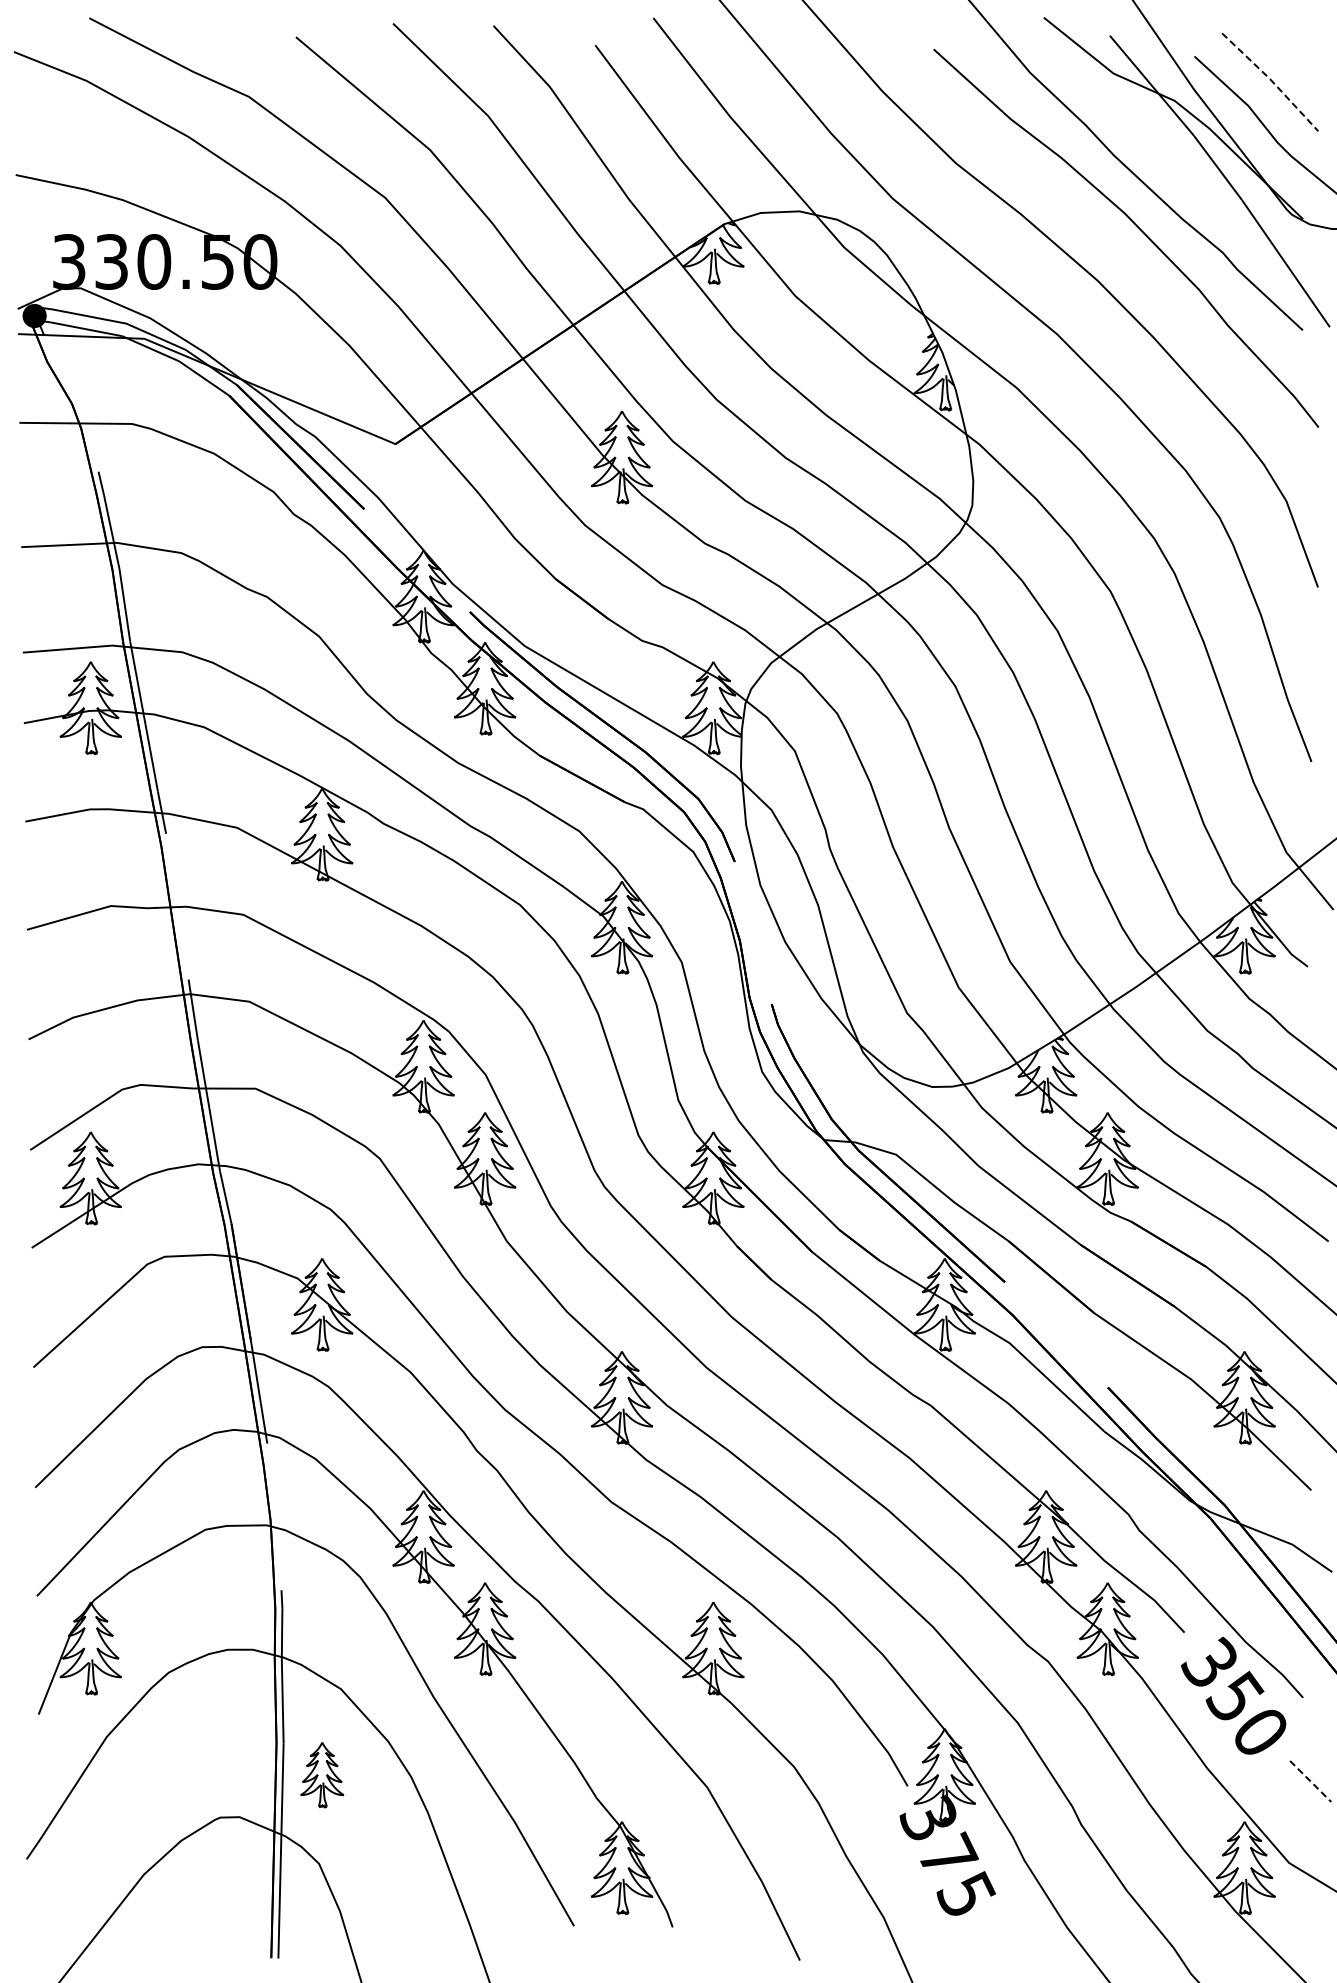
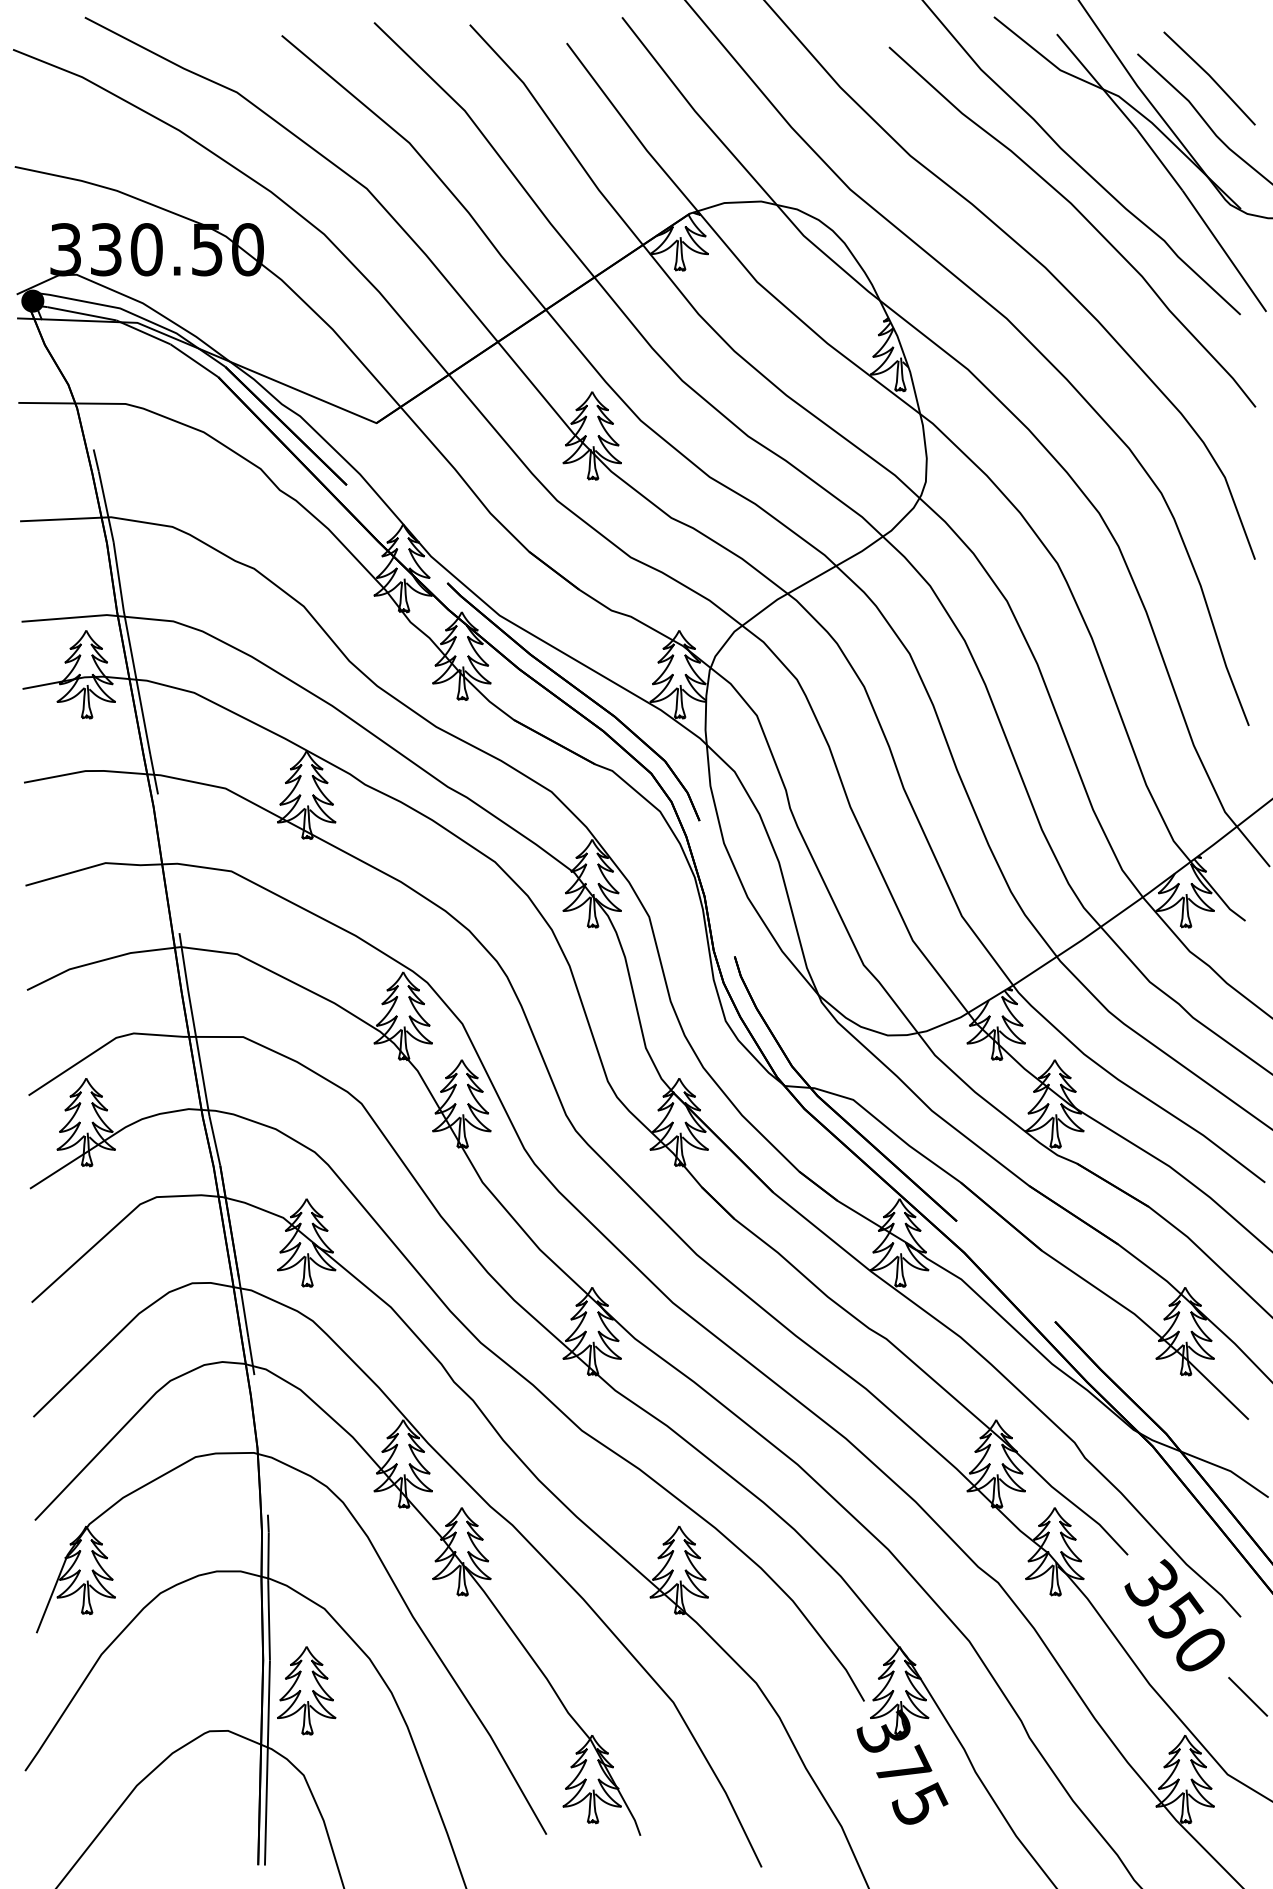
line: (1271, 80) -> (1210, 76), dashed -> solid
part: (322, 1774) -> (306, 1690), size x1.43
line: (1311, 1781) -> (1248, 1696), dashed -> solid

